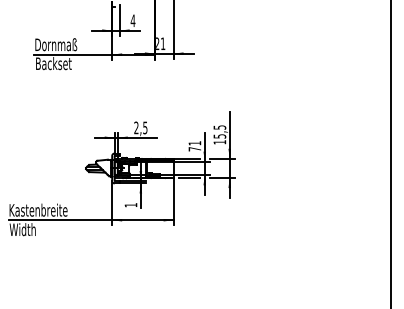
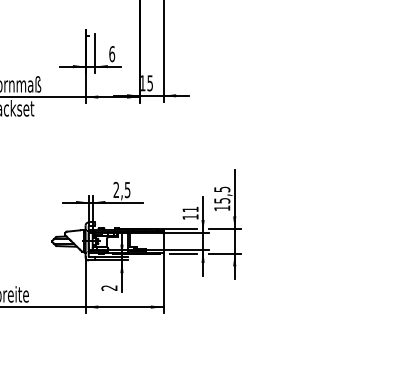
text: (132, 20) -> (111, 53), 4 -> 6
text: (160, 43) -> (146, 82), 21 -> 15
text: (194, 149) -> (190, 217), 71 -> 11
text: (130, 205) -> (108, 288), 1 -> 2

